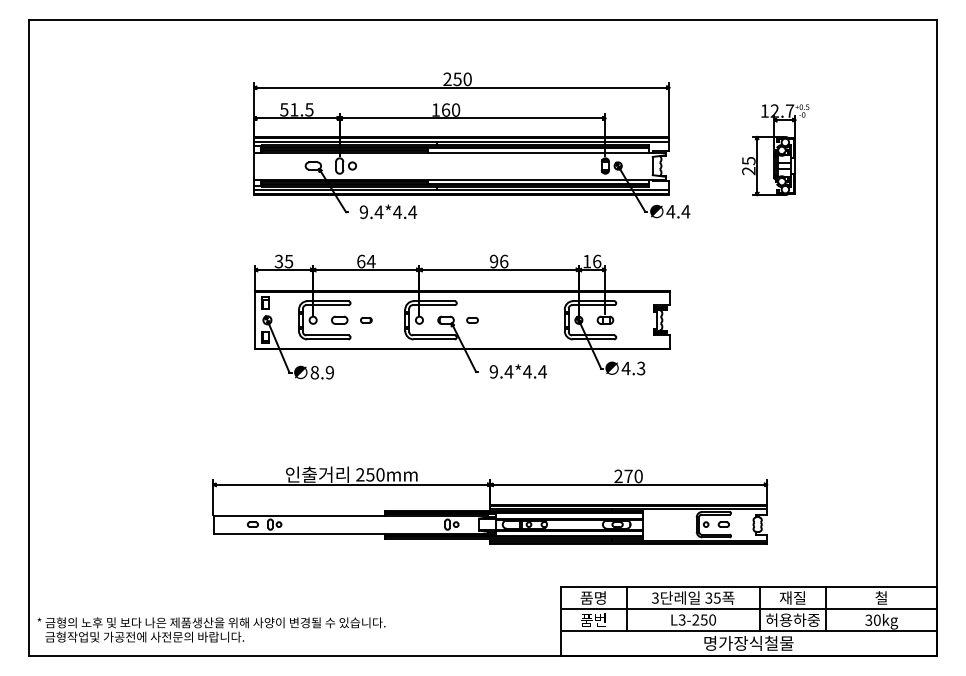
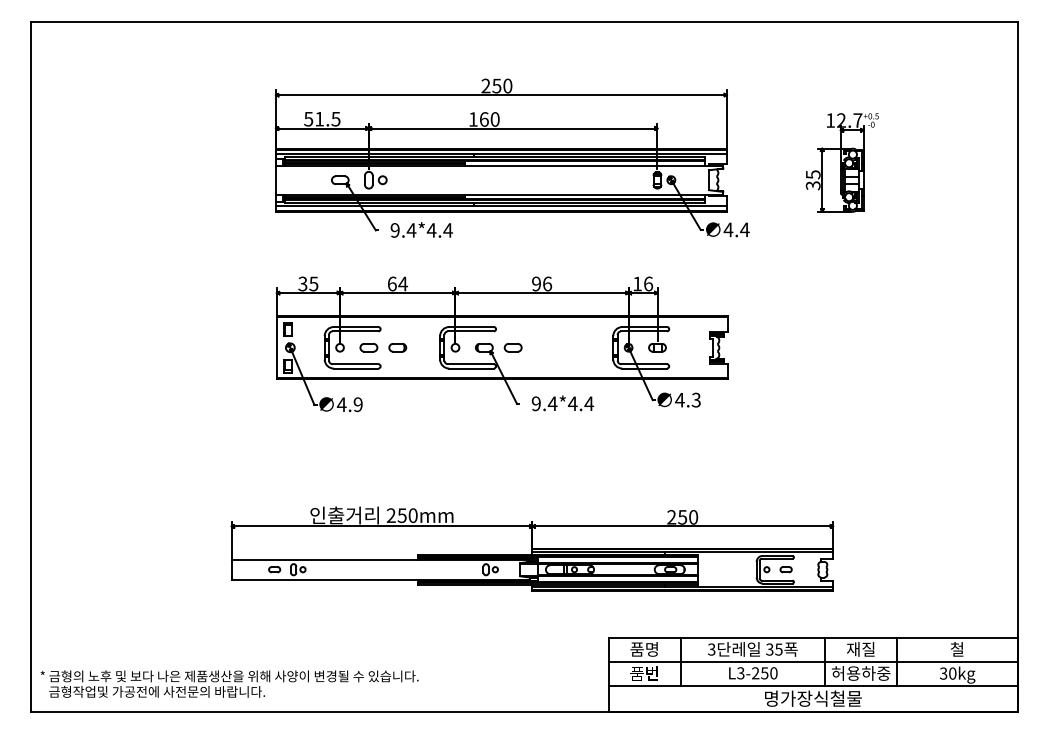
text: (749, 170) -> (813, 185), 25 -> 35
part: (366, 320) -> (397, 347), size x1.43
part: (471, 320) -> (512, 347), size x1.43
text: (314, 372) -> (341, 404), 8.9 -> 4.9
text: (628, 476) -> (682, 517), 270 -> 250

